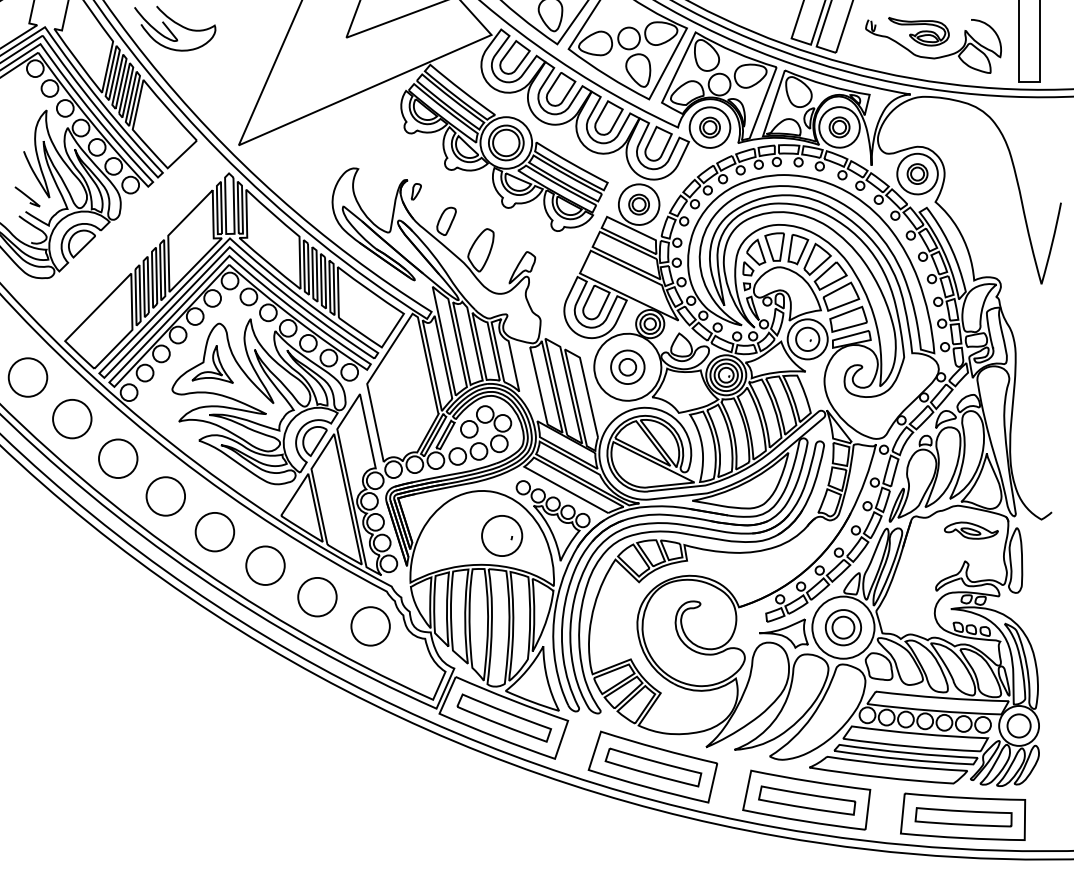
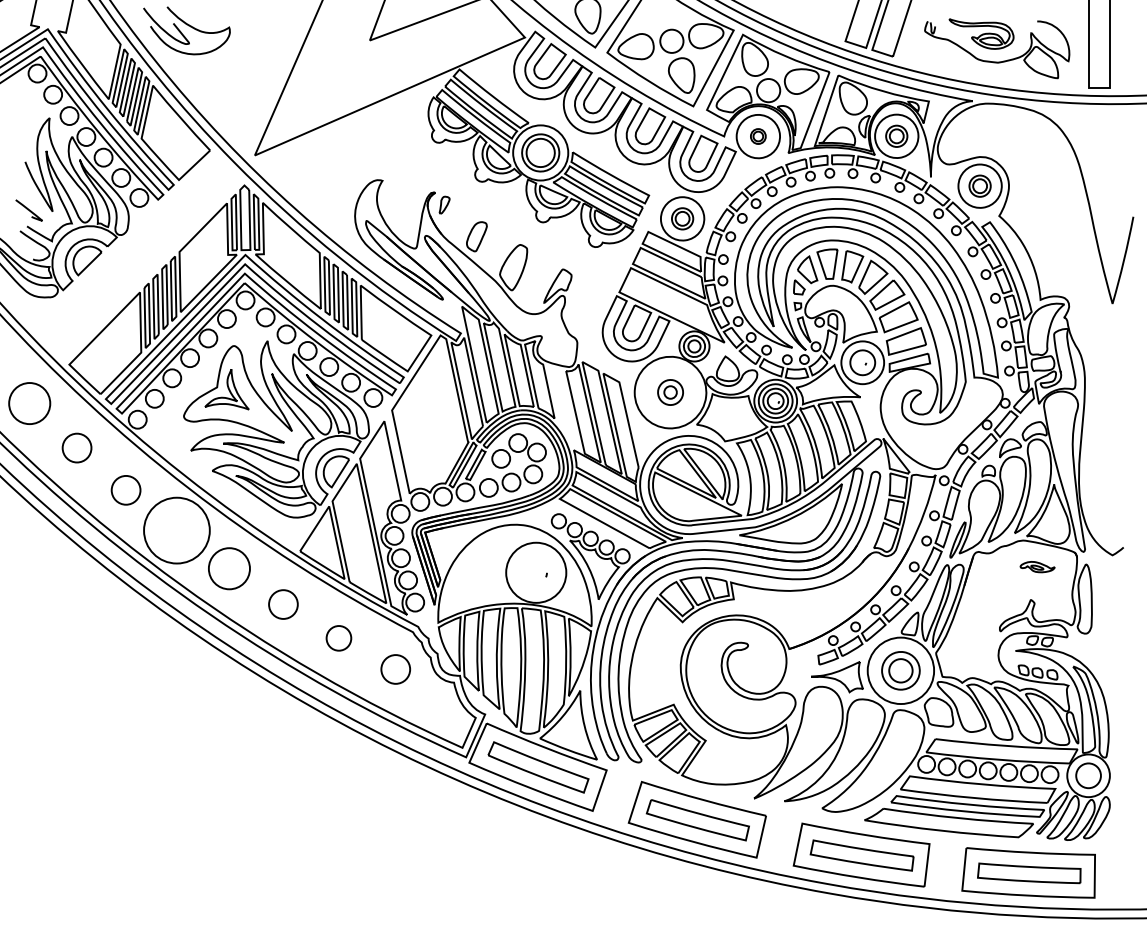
part: (709, 127) -> (757, 136), size x0.7
part: (627, 366) -> (670, 391), size x0.7
circle: (72, 419) -> (77, 448), size x0.7
circle: (118, 458) -> (126, 490), size x0.7
circle: (165, 496) -> (176, 530), size x1.6
part: (971, 530) -> (1037, 566), size x0.6
circle: (502, 535) -> (536, 572), size x1.4
circle: (265, 565) -> (283, 604), size x0.7
circle: (317, 597) -> (338, 638), size x0.6
circle: (370, 626) -> (395, 669), size x0.7

